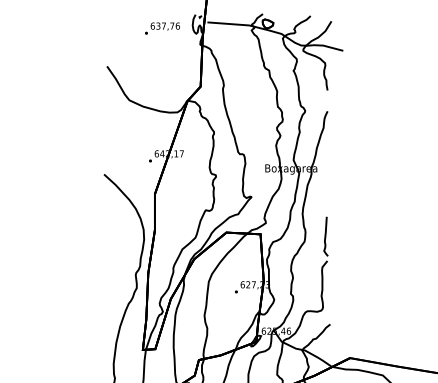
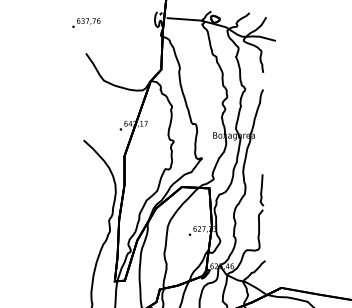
text: (162, 28) -> (86, 22), moved

